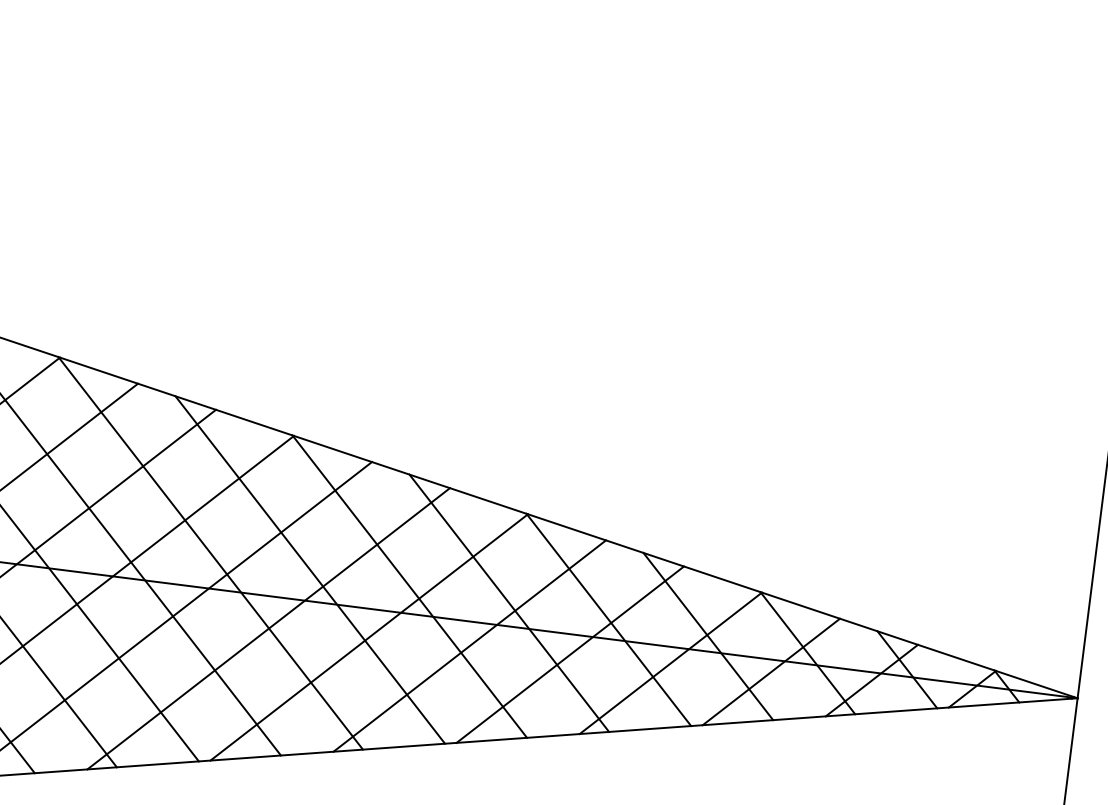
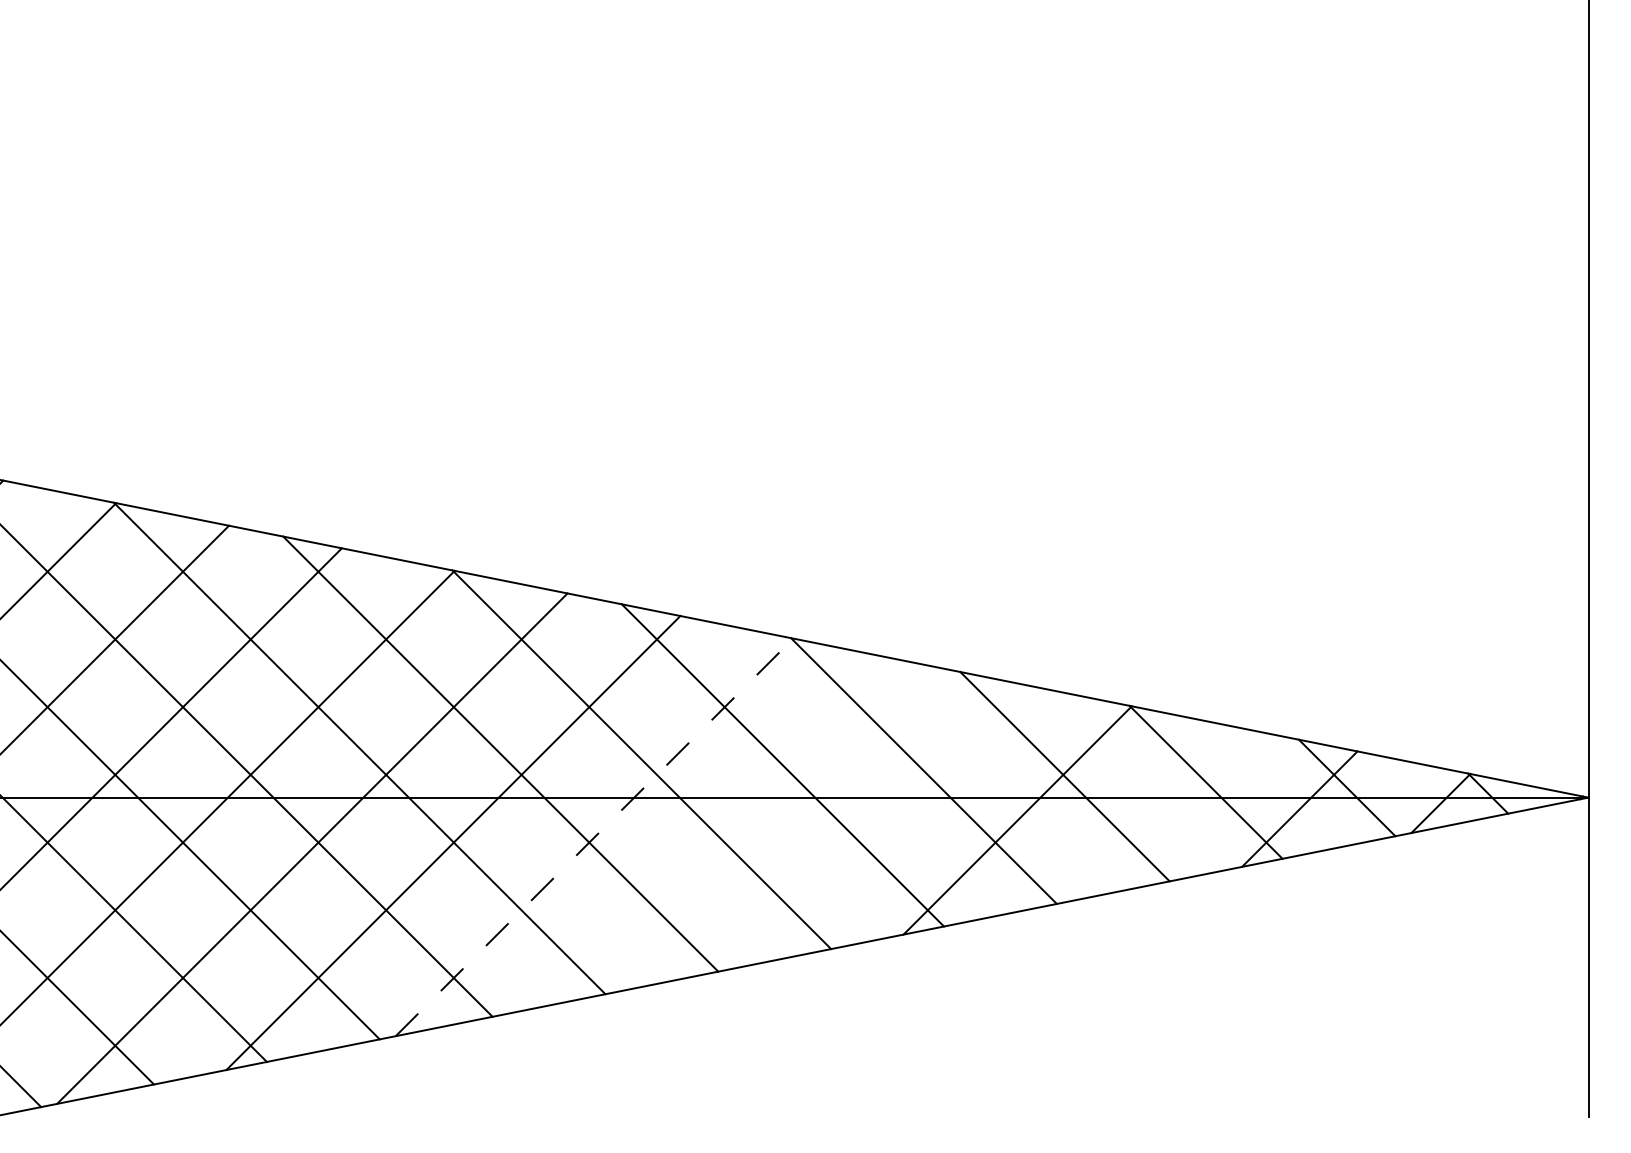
line: (369, 637) -> (594, 837), solid -> dashed
line: (469, 645) -> (735, 831), removed
line: (570, 654) -> (876, 825), removed
line: (771, 671) -> (1158, 814), removed

